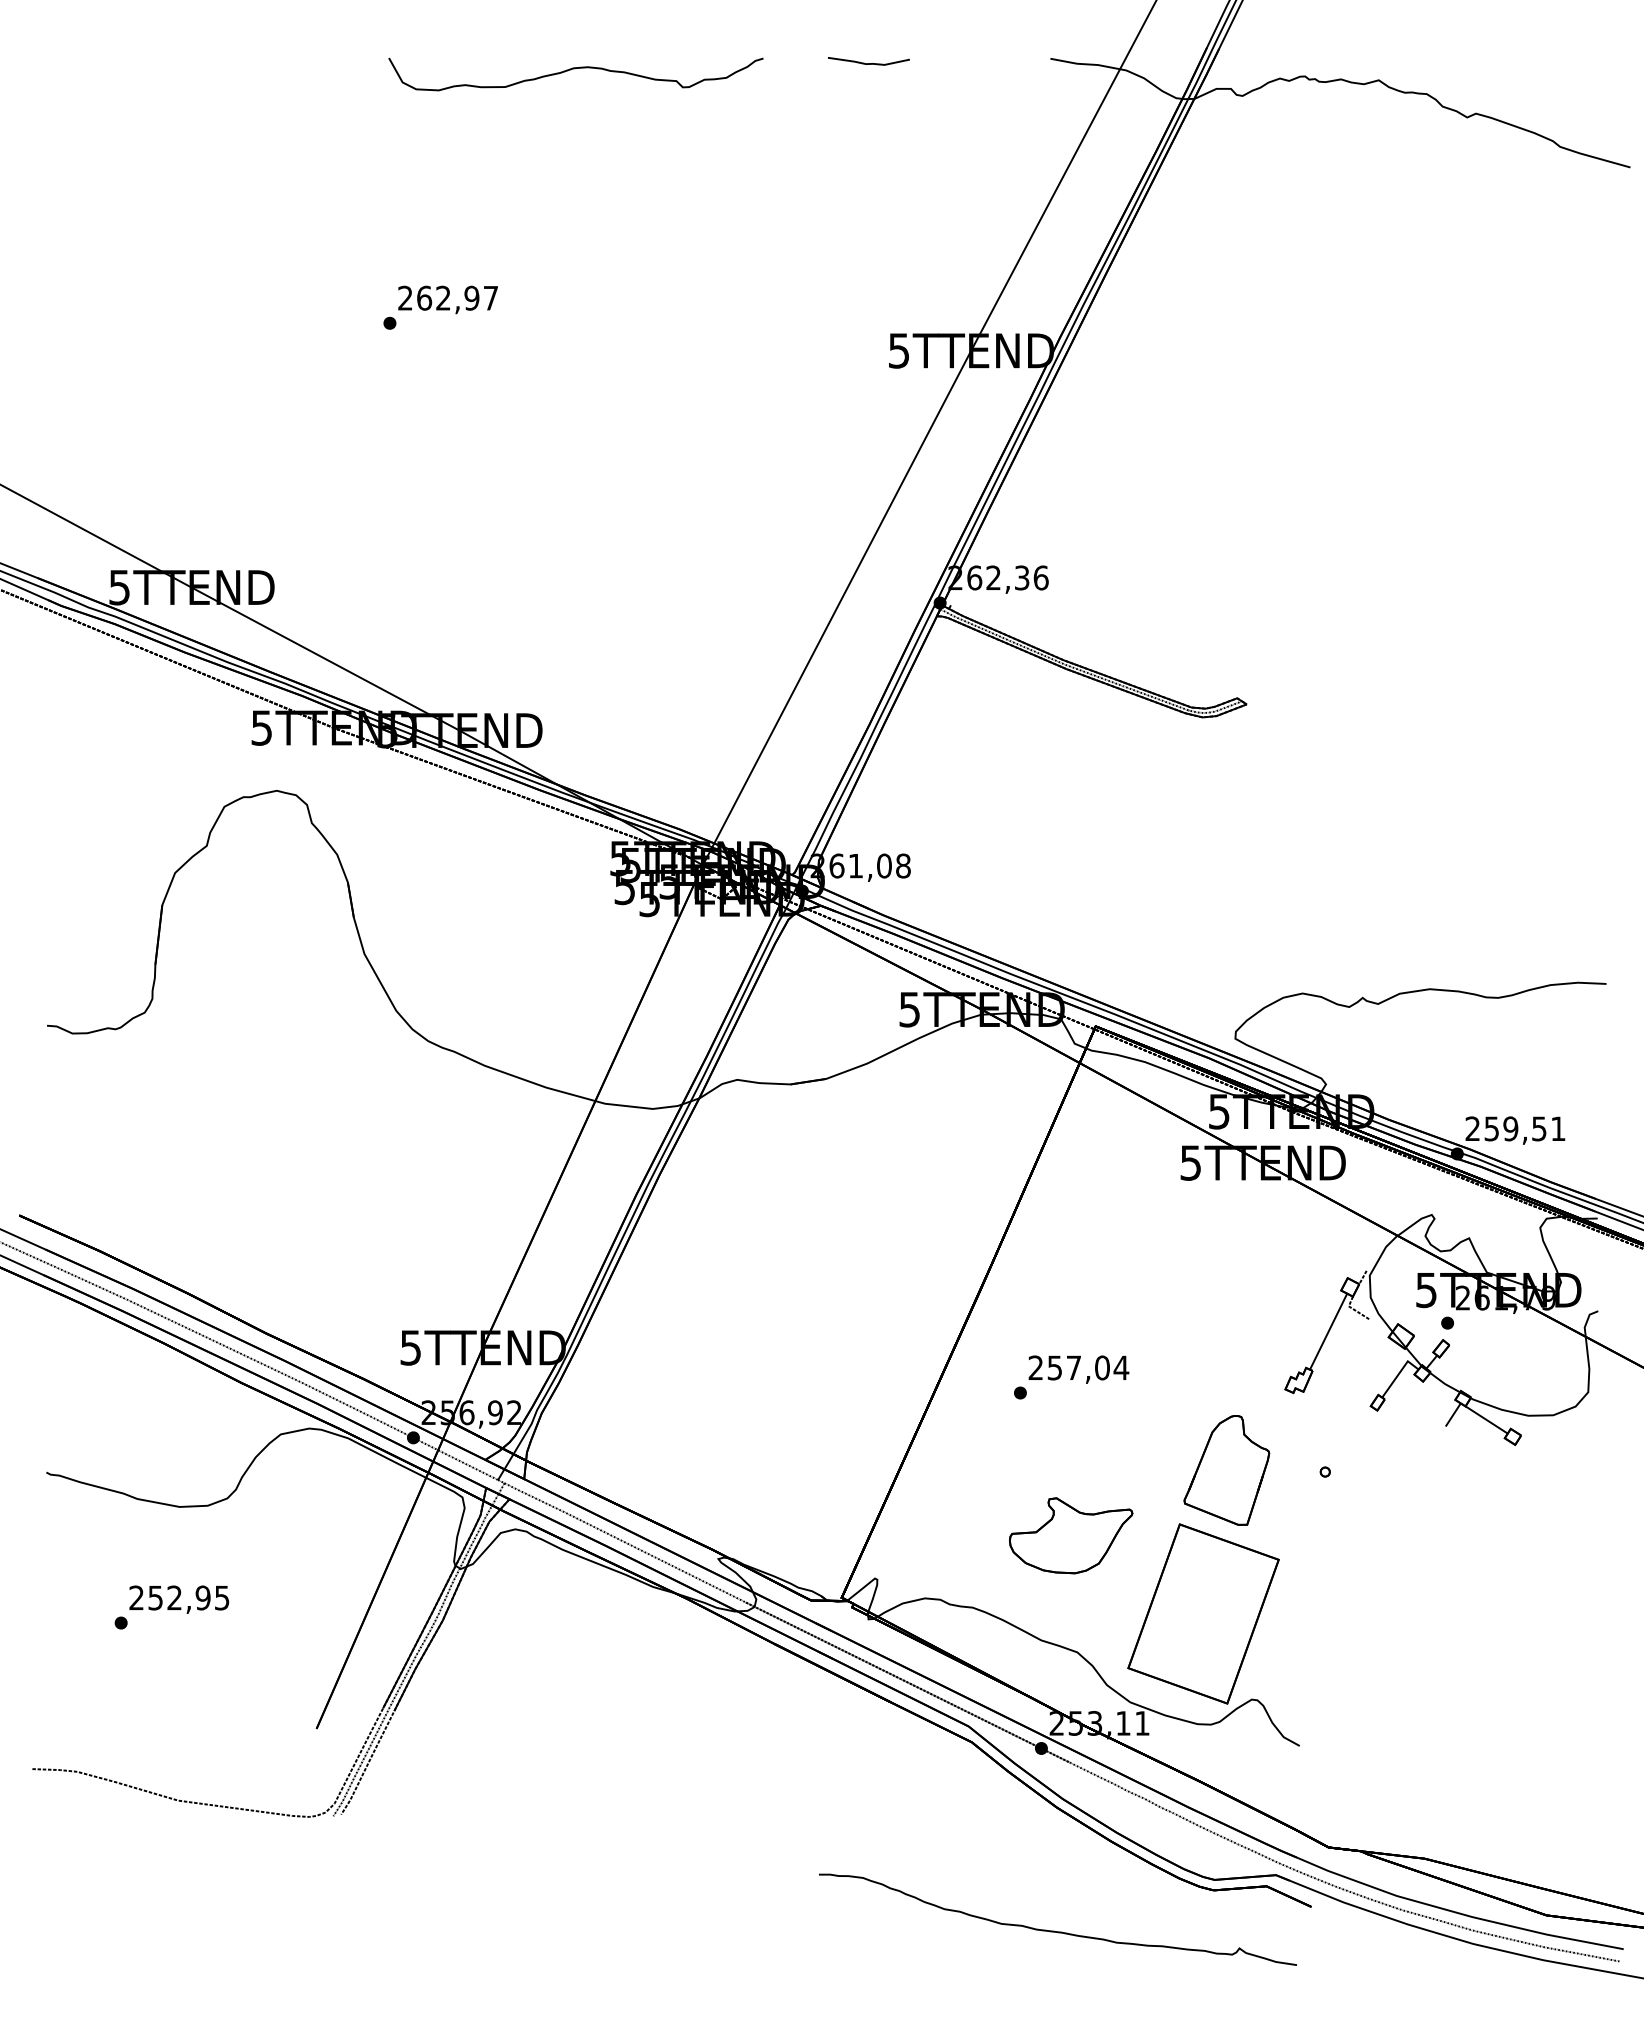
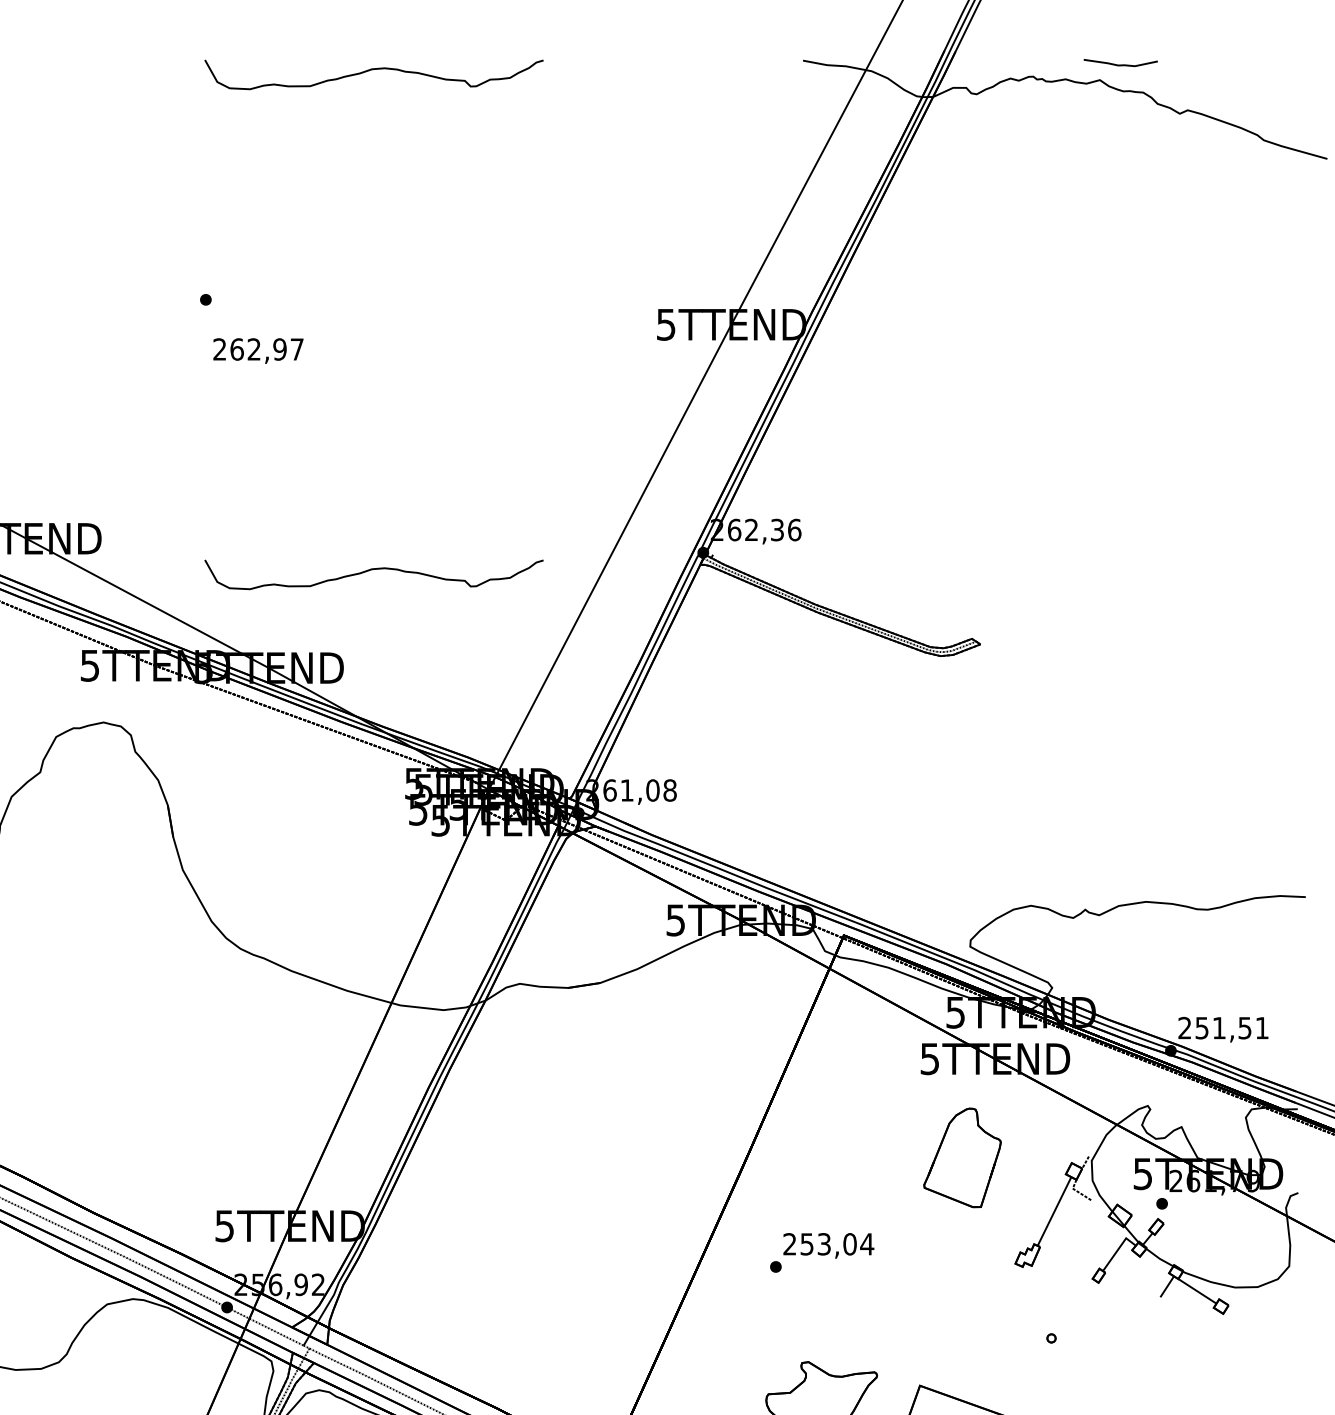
curve: (868, 63) -> (1120, 64), moved
text: (447, 299) -> (257, 350), moved
curve: (575, 622) -> (373, 570), added
text: (1510, 1128) -> (1218, 1027), 259,51 -> 251,51
text: (1073, 1367) -> (823, 1243), 257,04 -> 253,04
part: (1226, 1470) -> (962, 1157), moved

